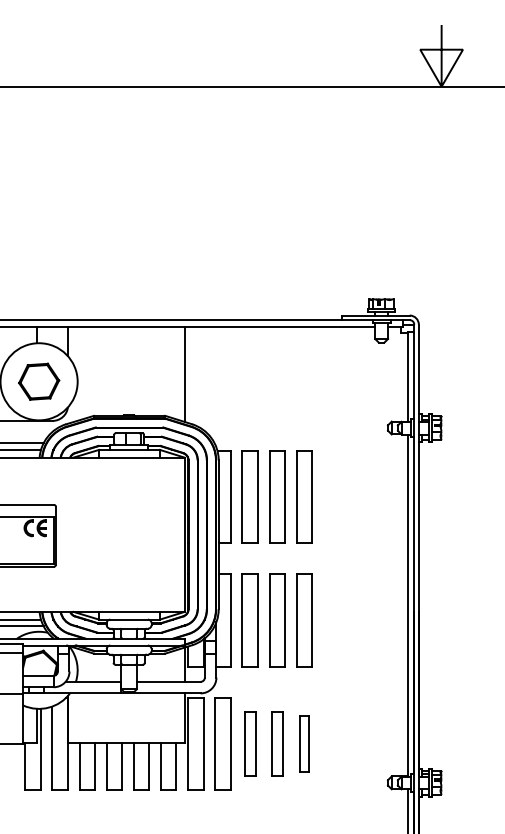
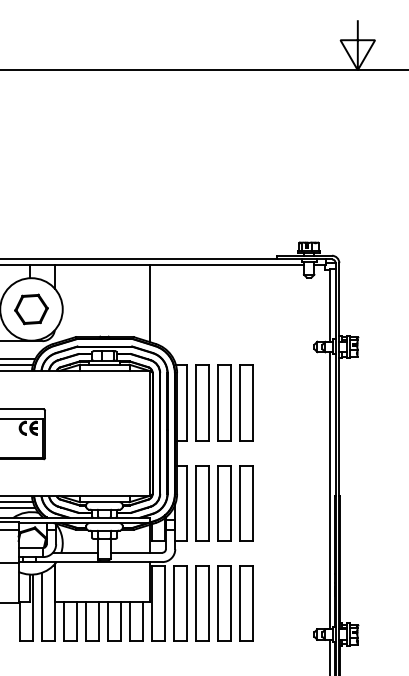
part: (249, 743) -> (202, 602), size x1.43
part: (277, 743) -> (224, 602), size x1.43
part: (304, 743) -> (246, 602), size x1.67

